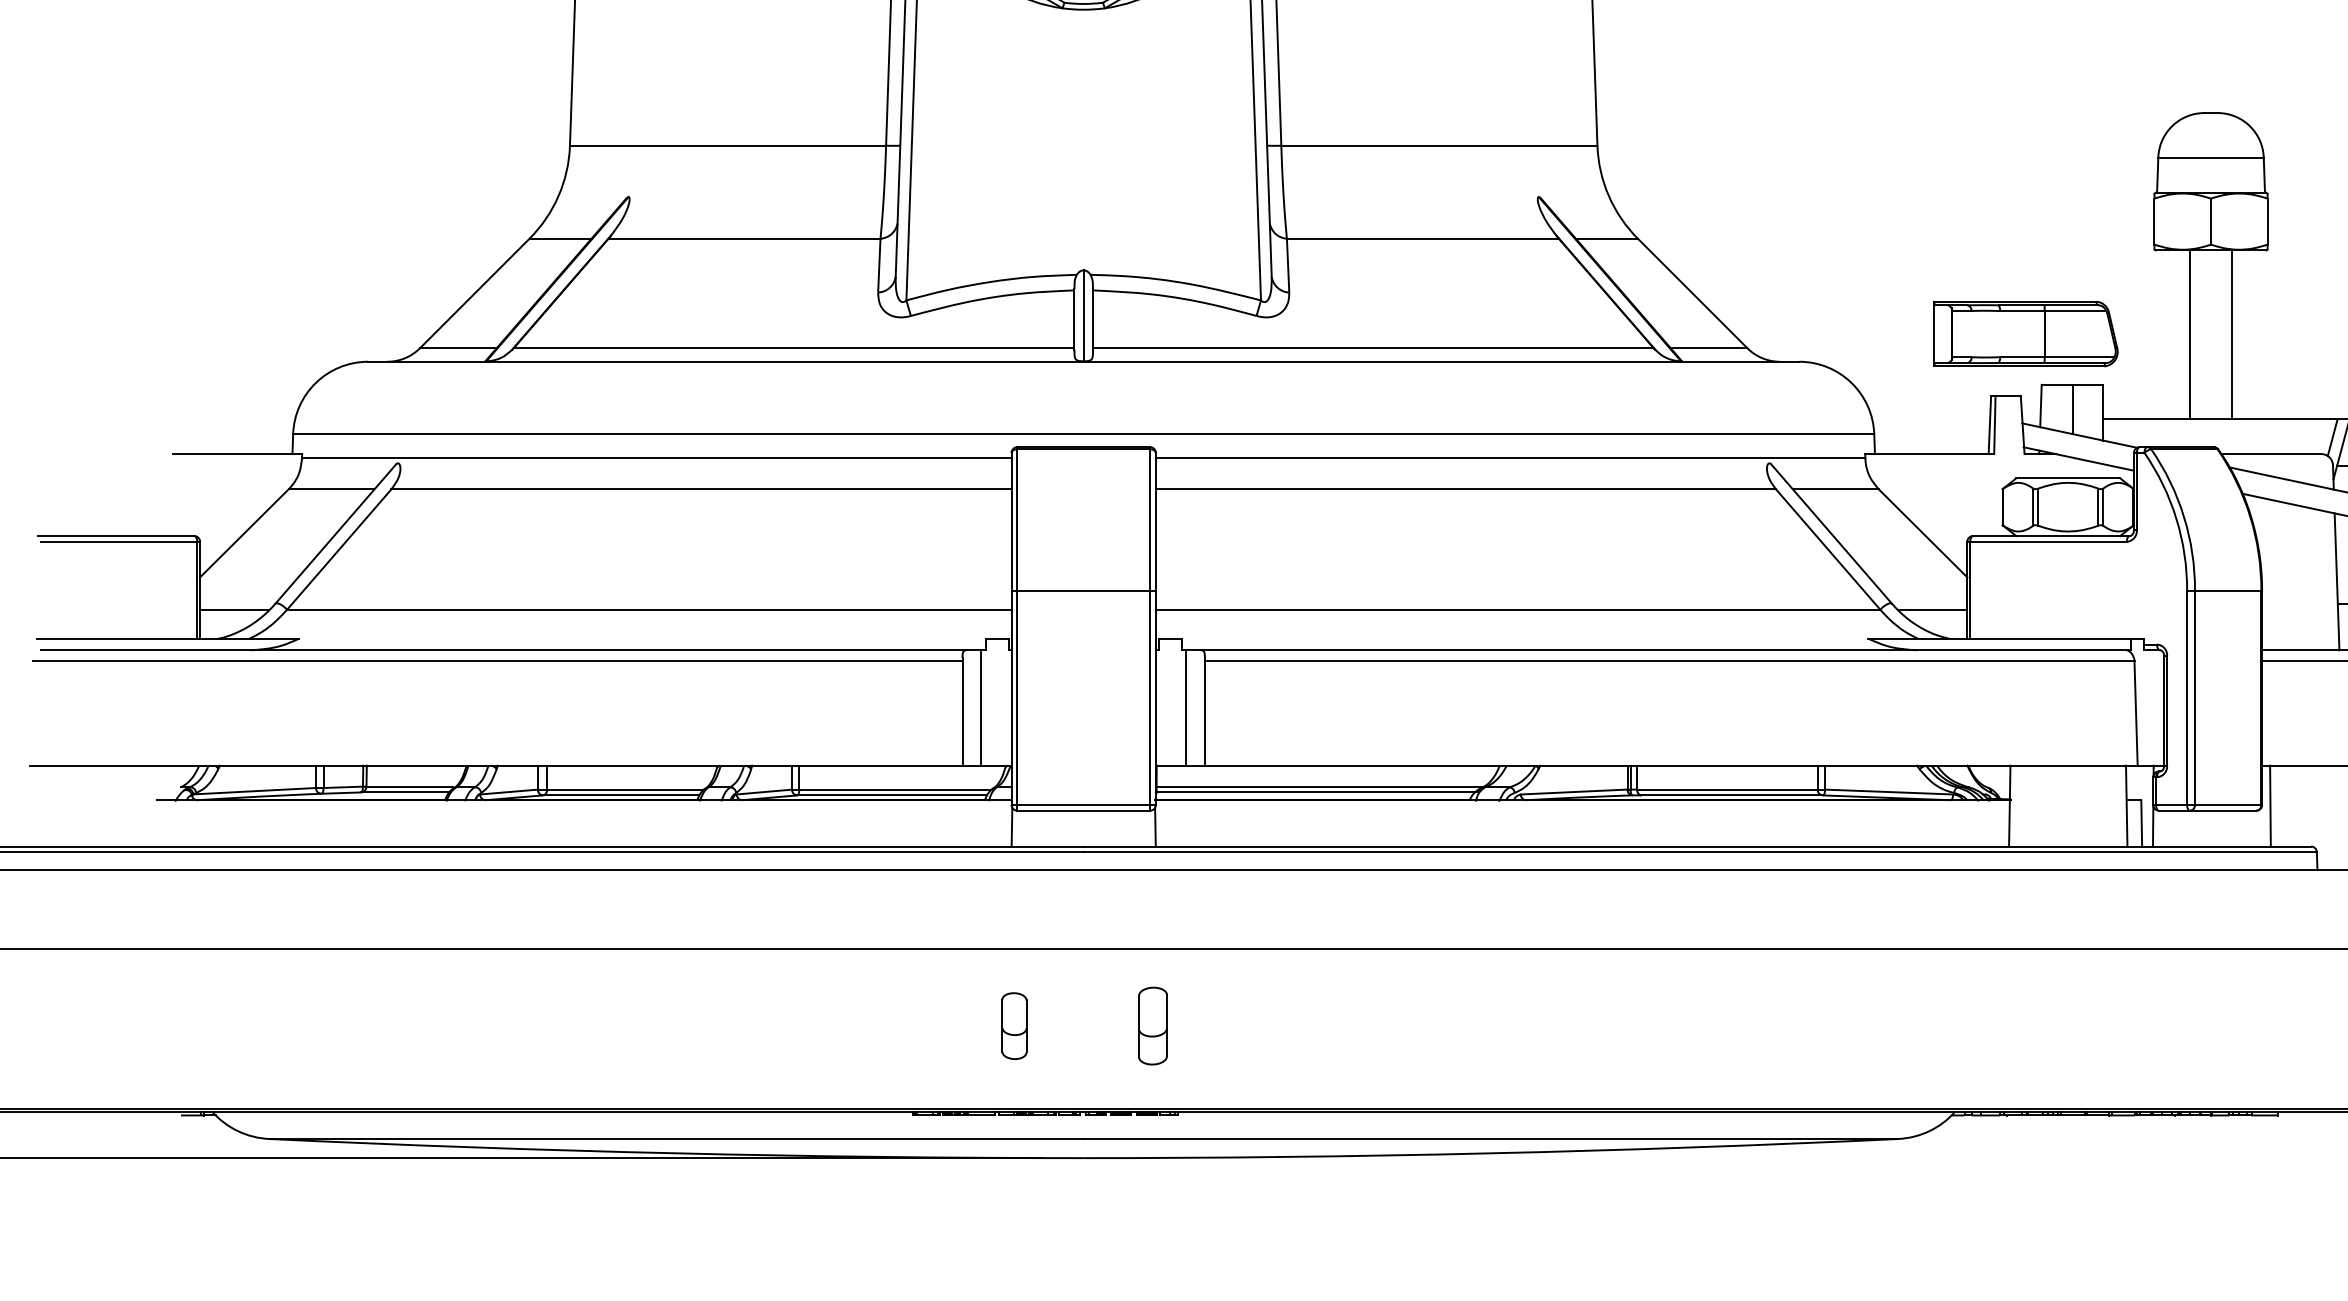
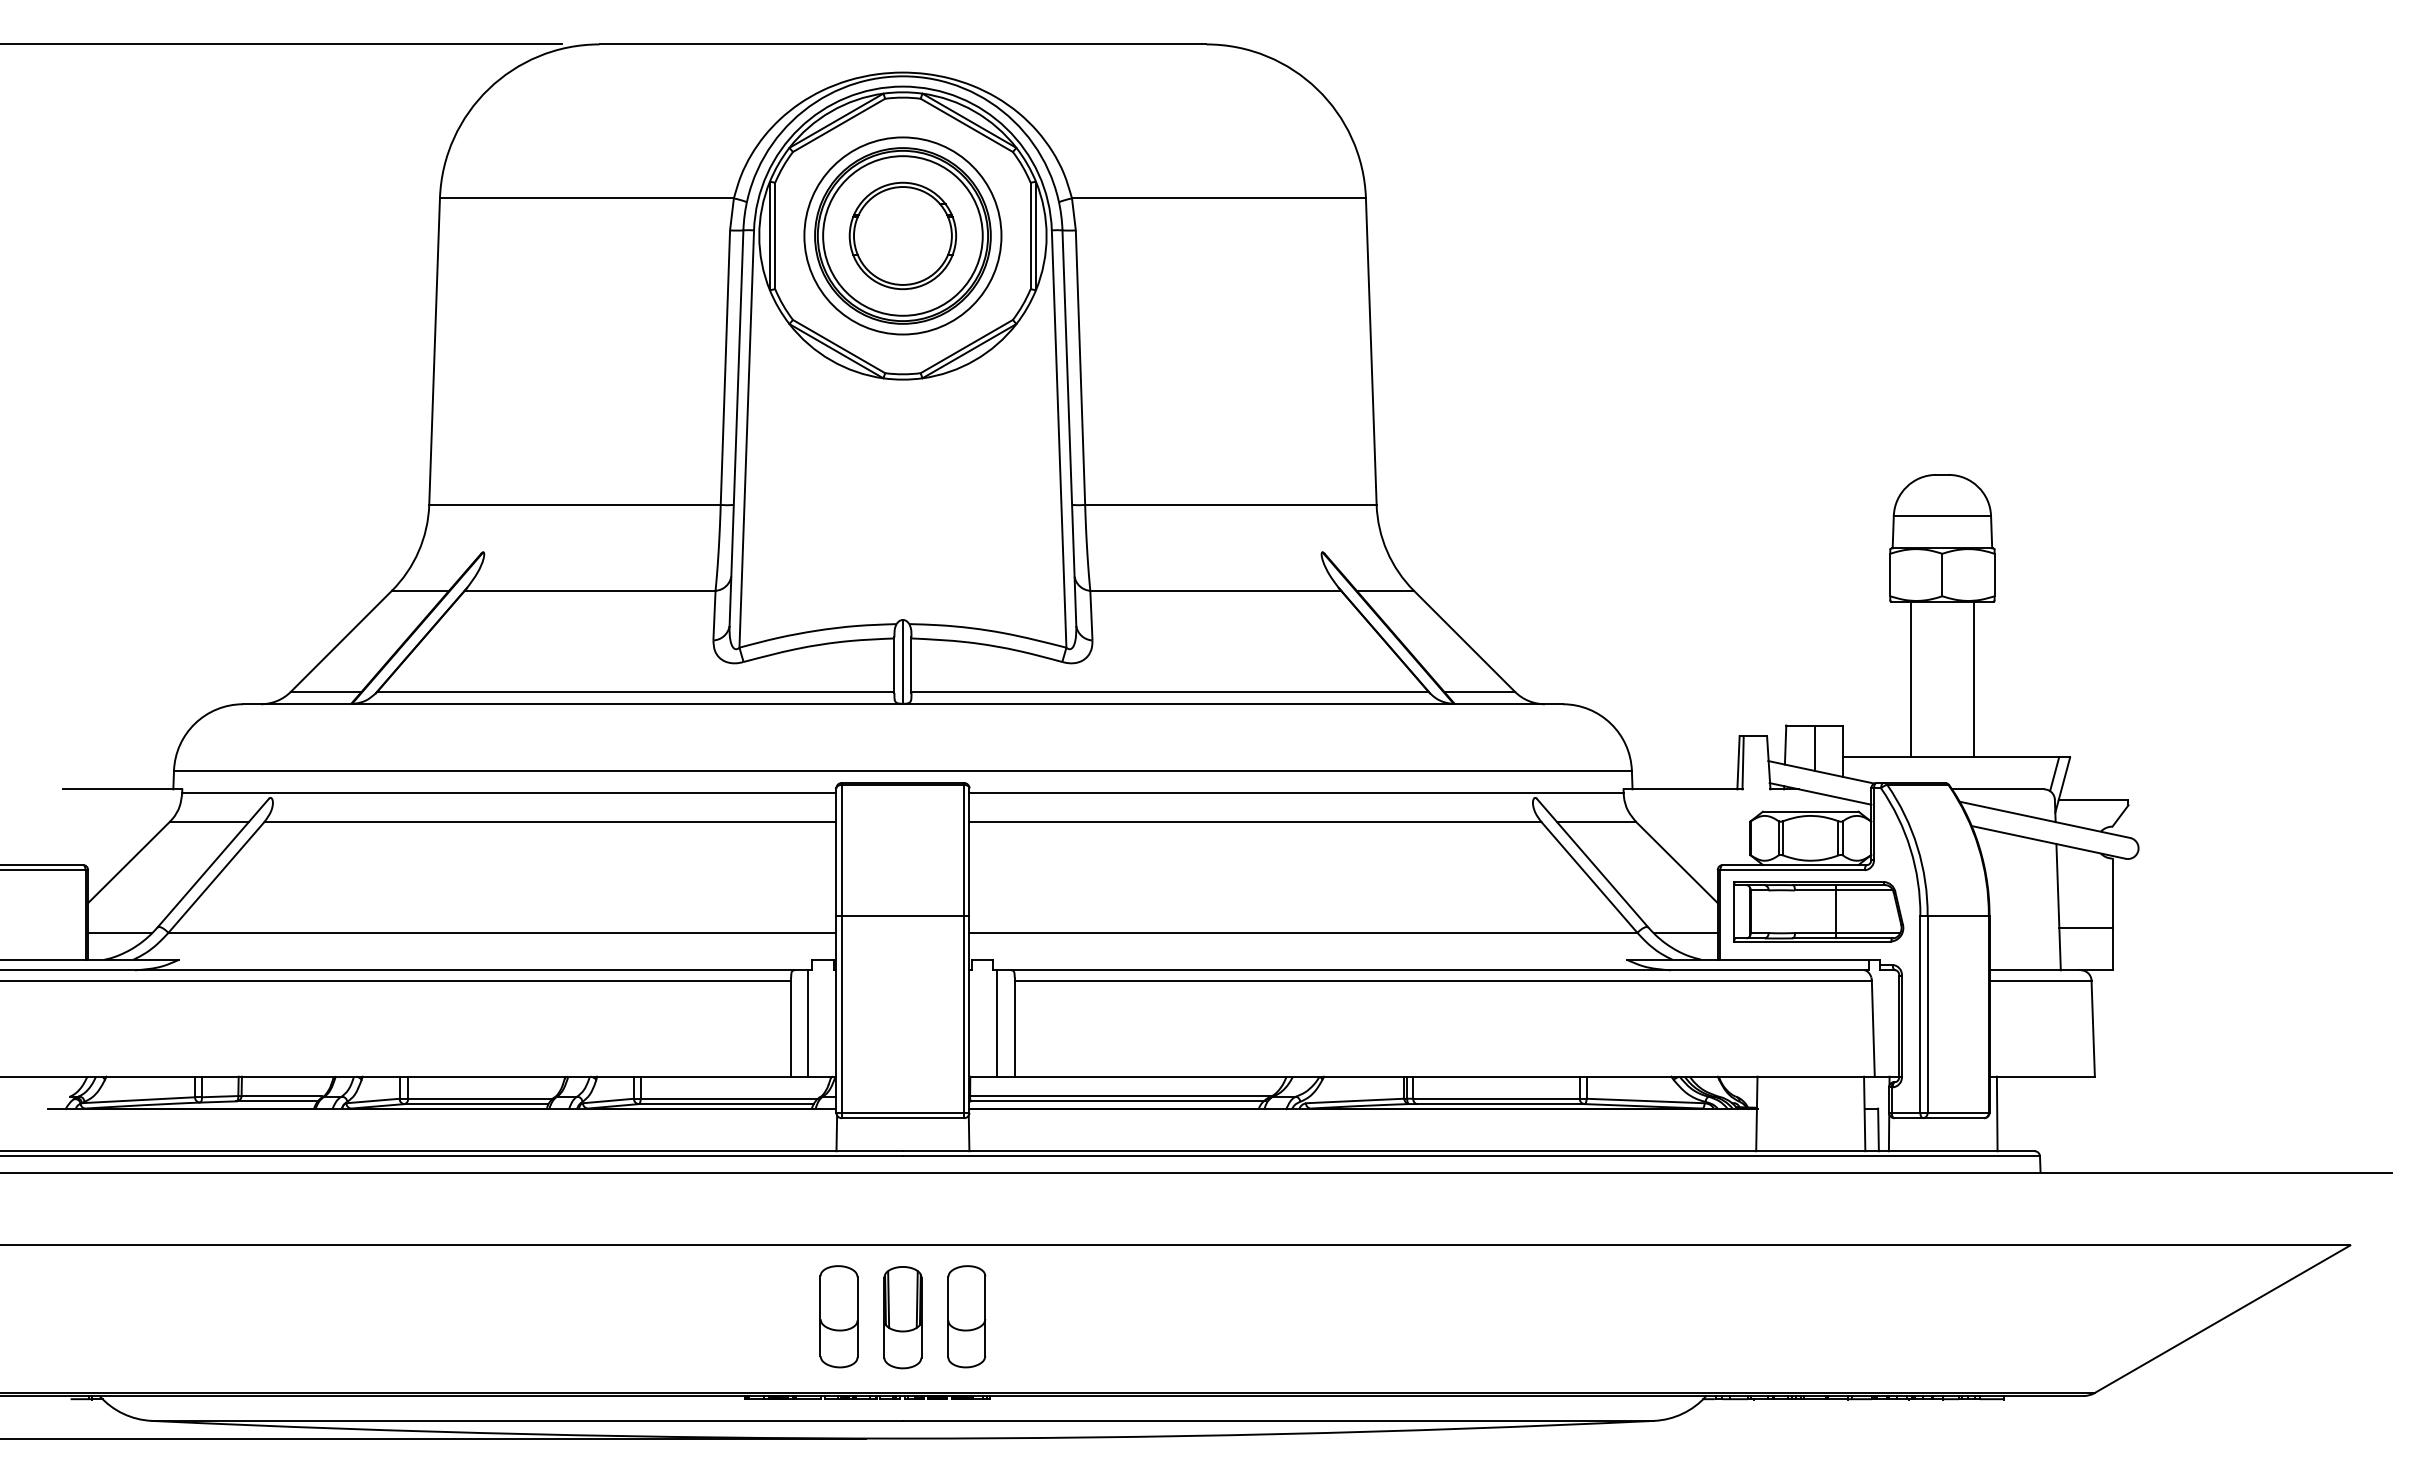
part: (2025, 333) -> (1818, 911), moved
line: (2190, 334) -> (1974, 679), moved
line: (2231, 334) -> (1910, 679), moved
part: (1013, 1025) -> (838, 1316), size x1.67
part: (1152, 1025) -> (966, 1316), size x1.43
part: (1083, 1026) -> (902, 1317), added

